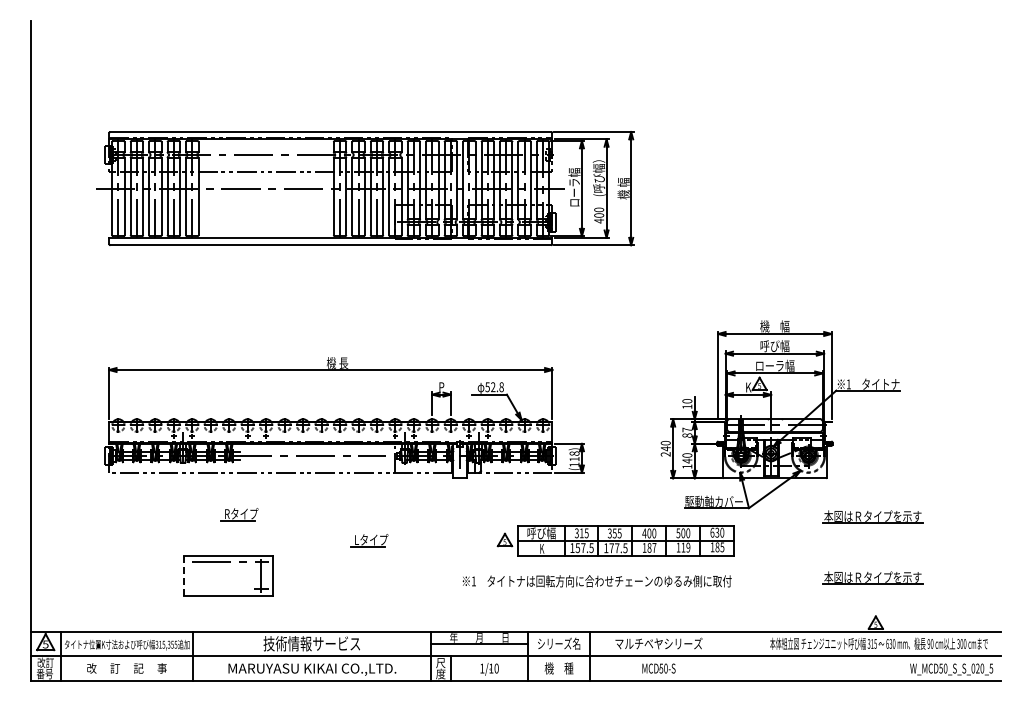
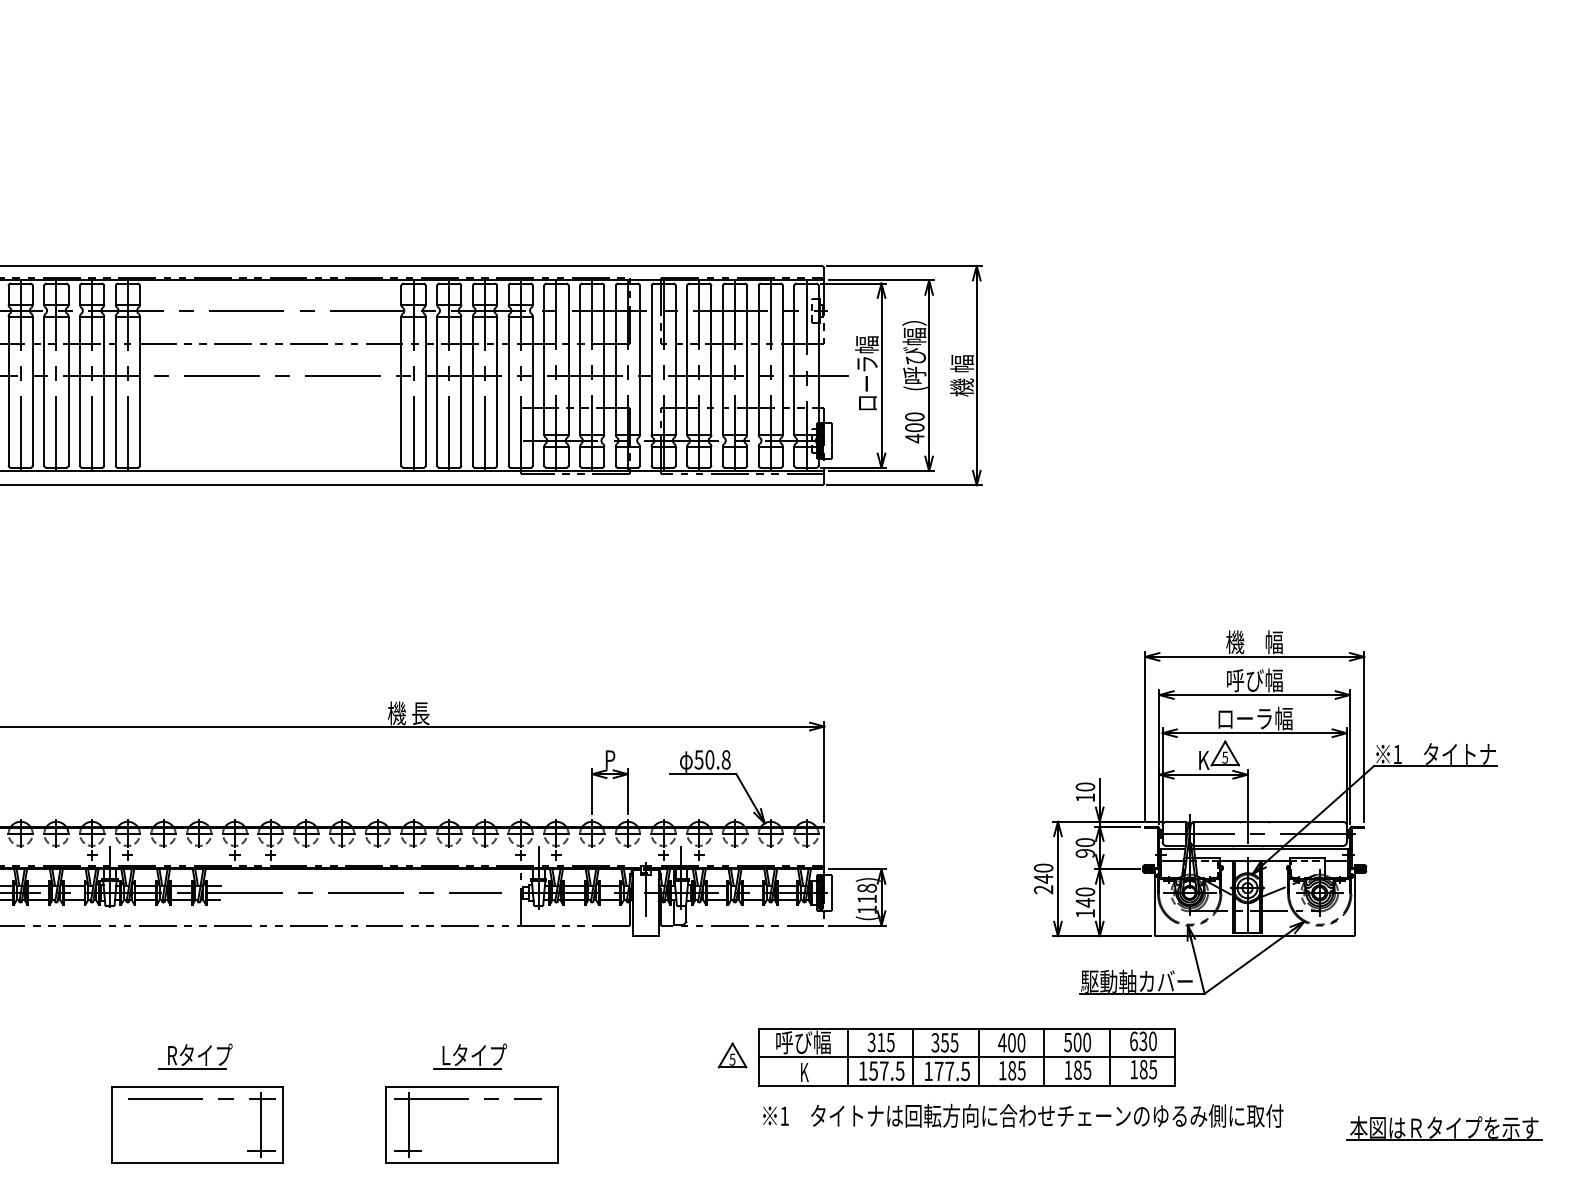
text: (493, 387) -> (710, 760), 52.8 -> 50.8
text: (687, 432) -> (1085, 847), 87 -> 90
part: (239, 514) -> (195, 1056), moved
part: (872, 516) -> (1443, 1009), removed
text: (654, 547) -> (1021, 1069), 187 -> 185
text: (685, 547) -> (1081, 1069), 119 -> 185
line: (183, 575) -> (110, 1124), dashed -> solid
part: (370, 575) -> (472, 1124), added
text: (596, 581) -> (1021, 1116), moved

